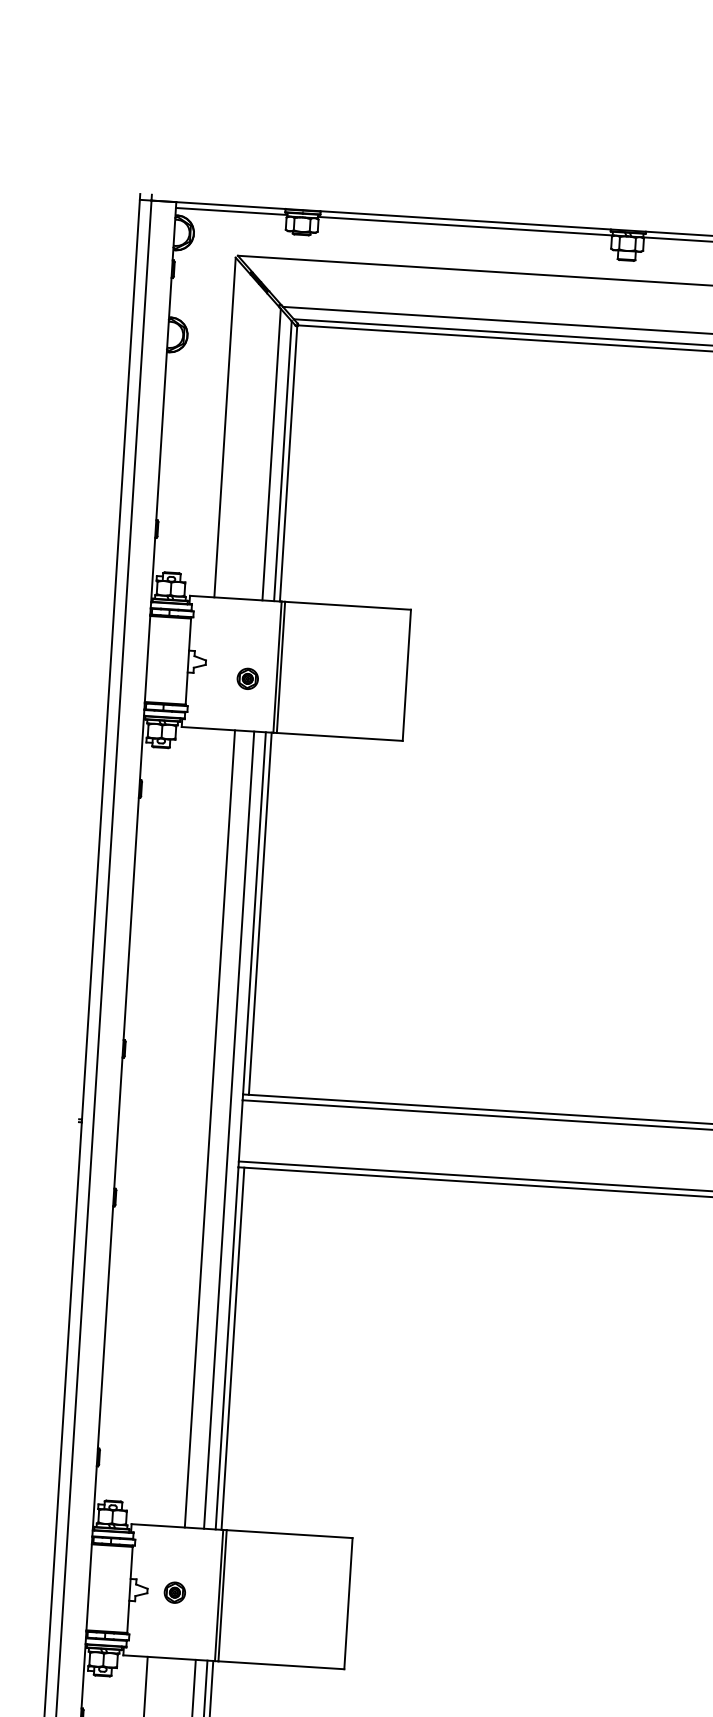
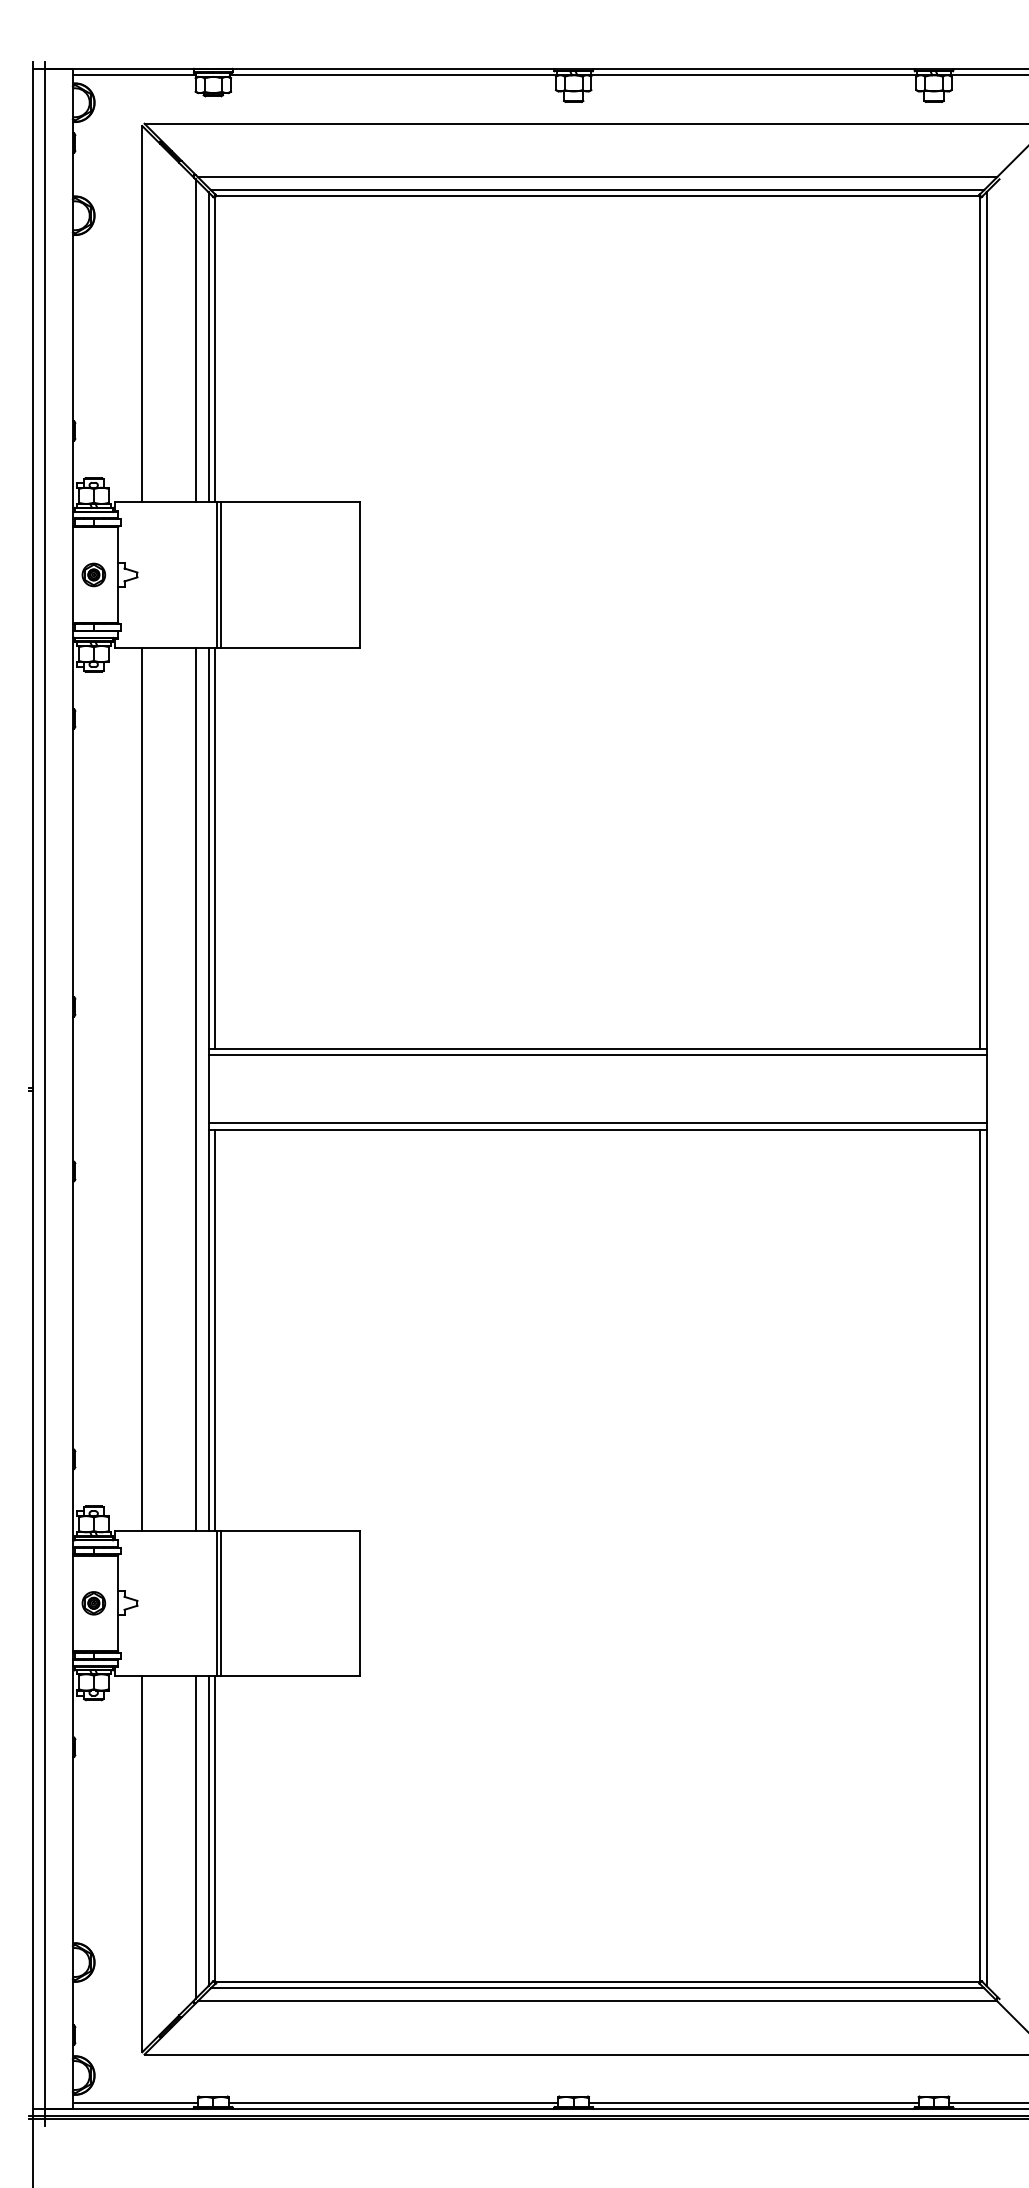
part: (247, 678) -> (93, 574), moved
line: (210, 1128) -> (142, 1088), moved
part: (174, 1592) -> (93, 1603), moved

